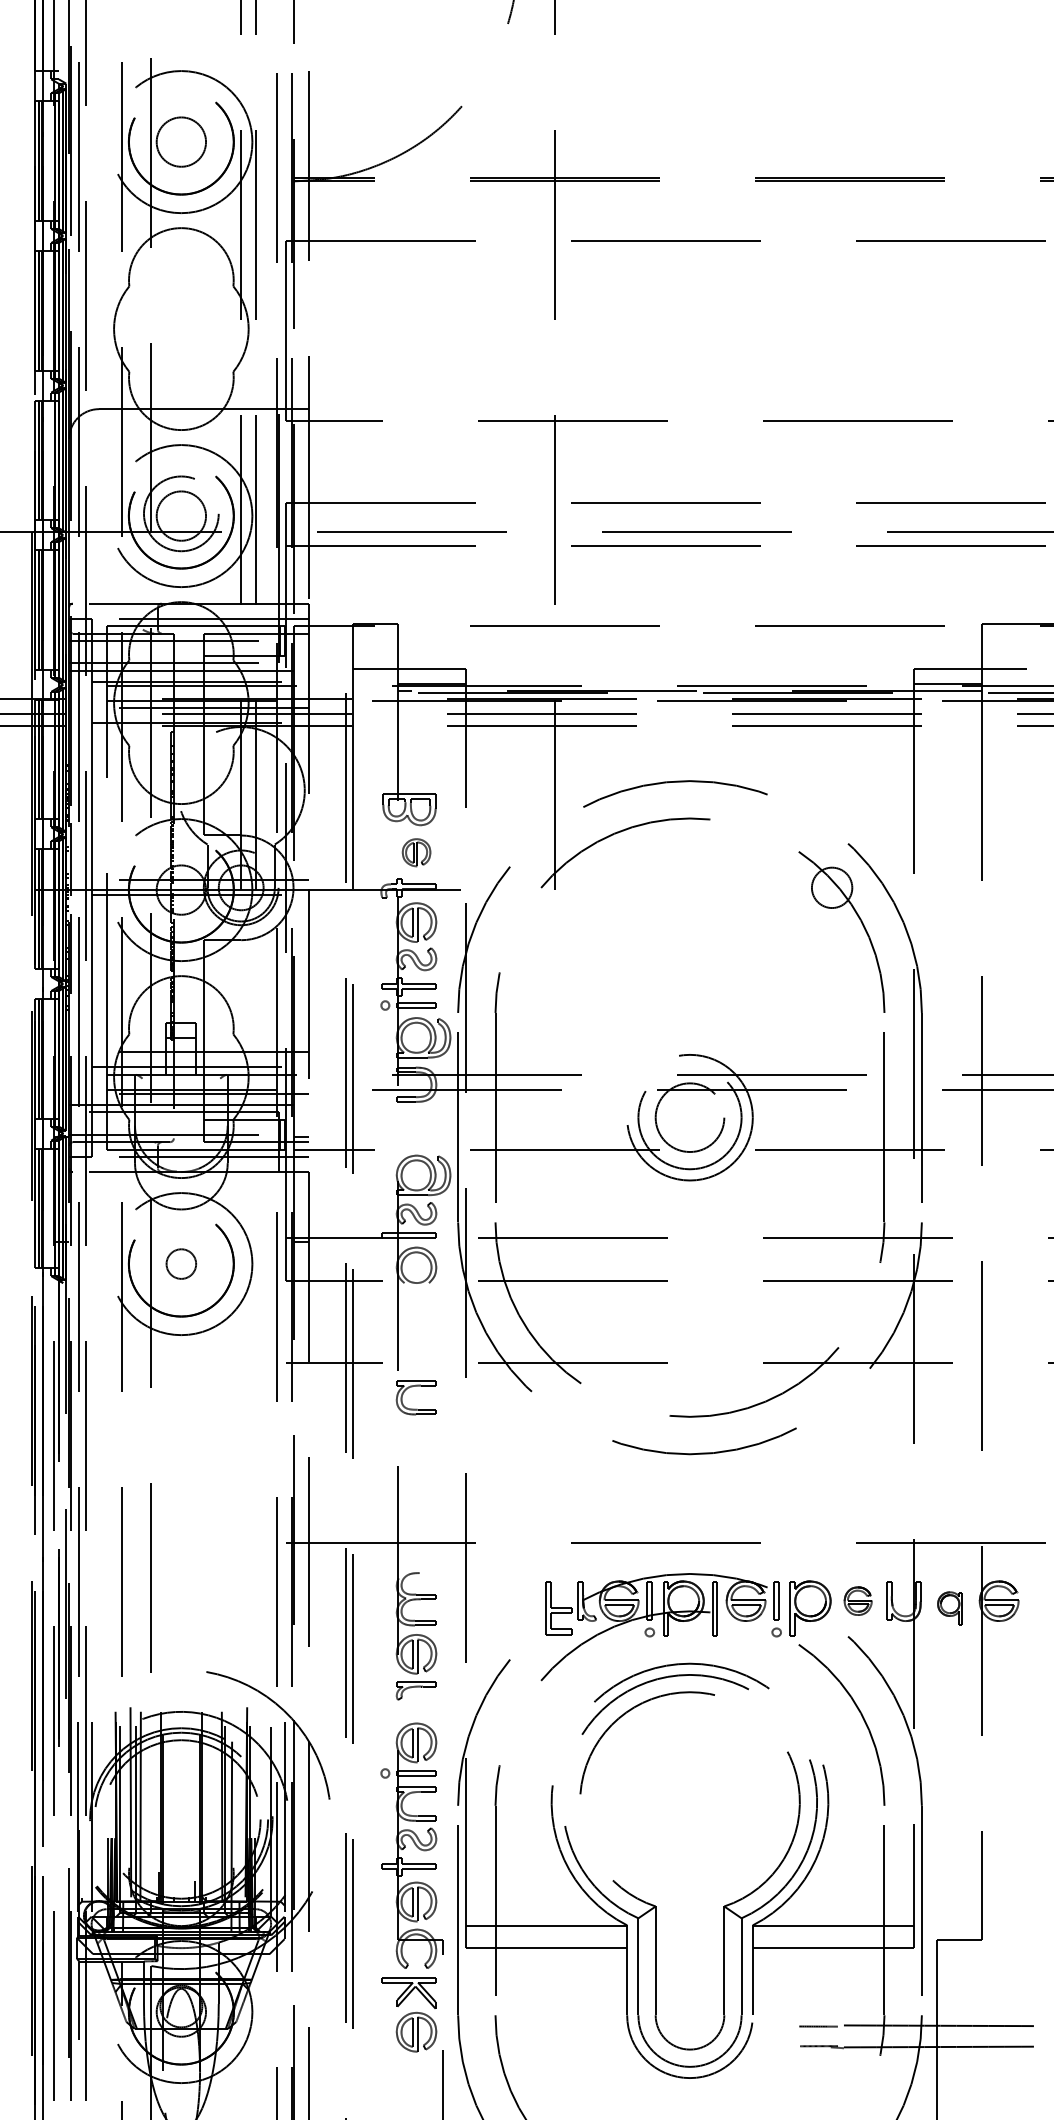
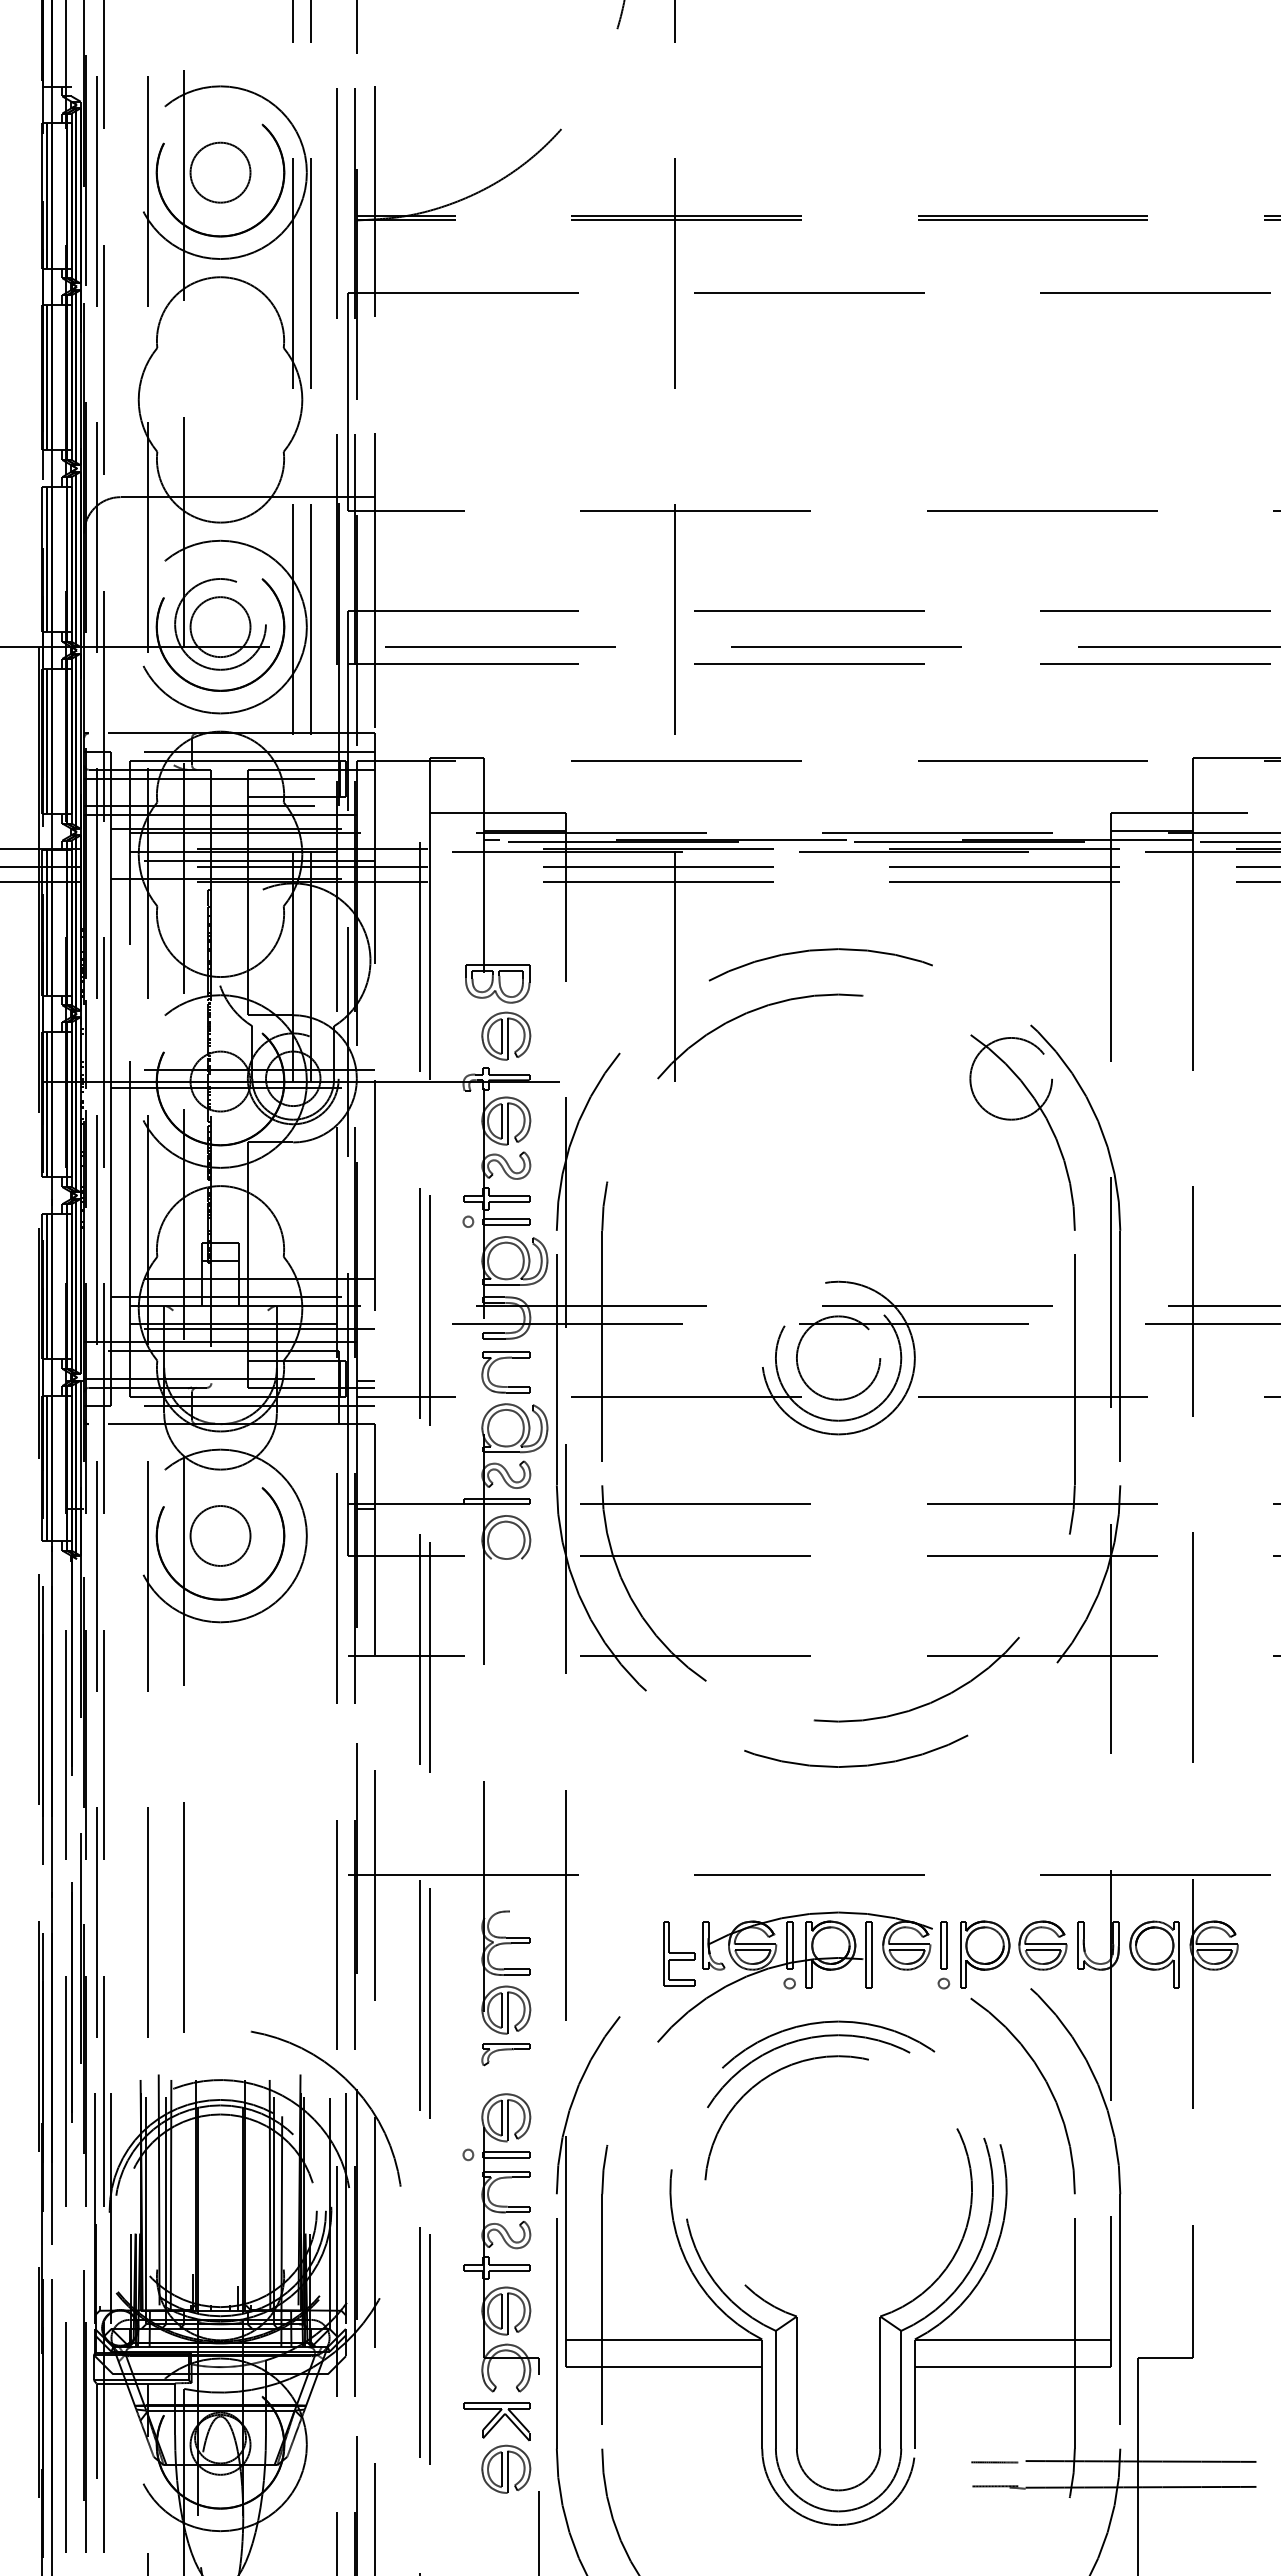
part: (416, 852) -> (506, 1035), size x1.43
circle: (832, 887) -> (1011, 1078), size x1.67
circle: (181, 1263) -> (220, 1535), size x1.67
part: (413, 1387) -> (502, 1359), moved
part: (857, 1601) -> (1042, 1945), size x1.43
part: (950, 1608) -> (1154, 1954), size x1.67

